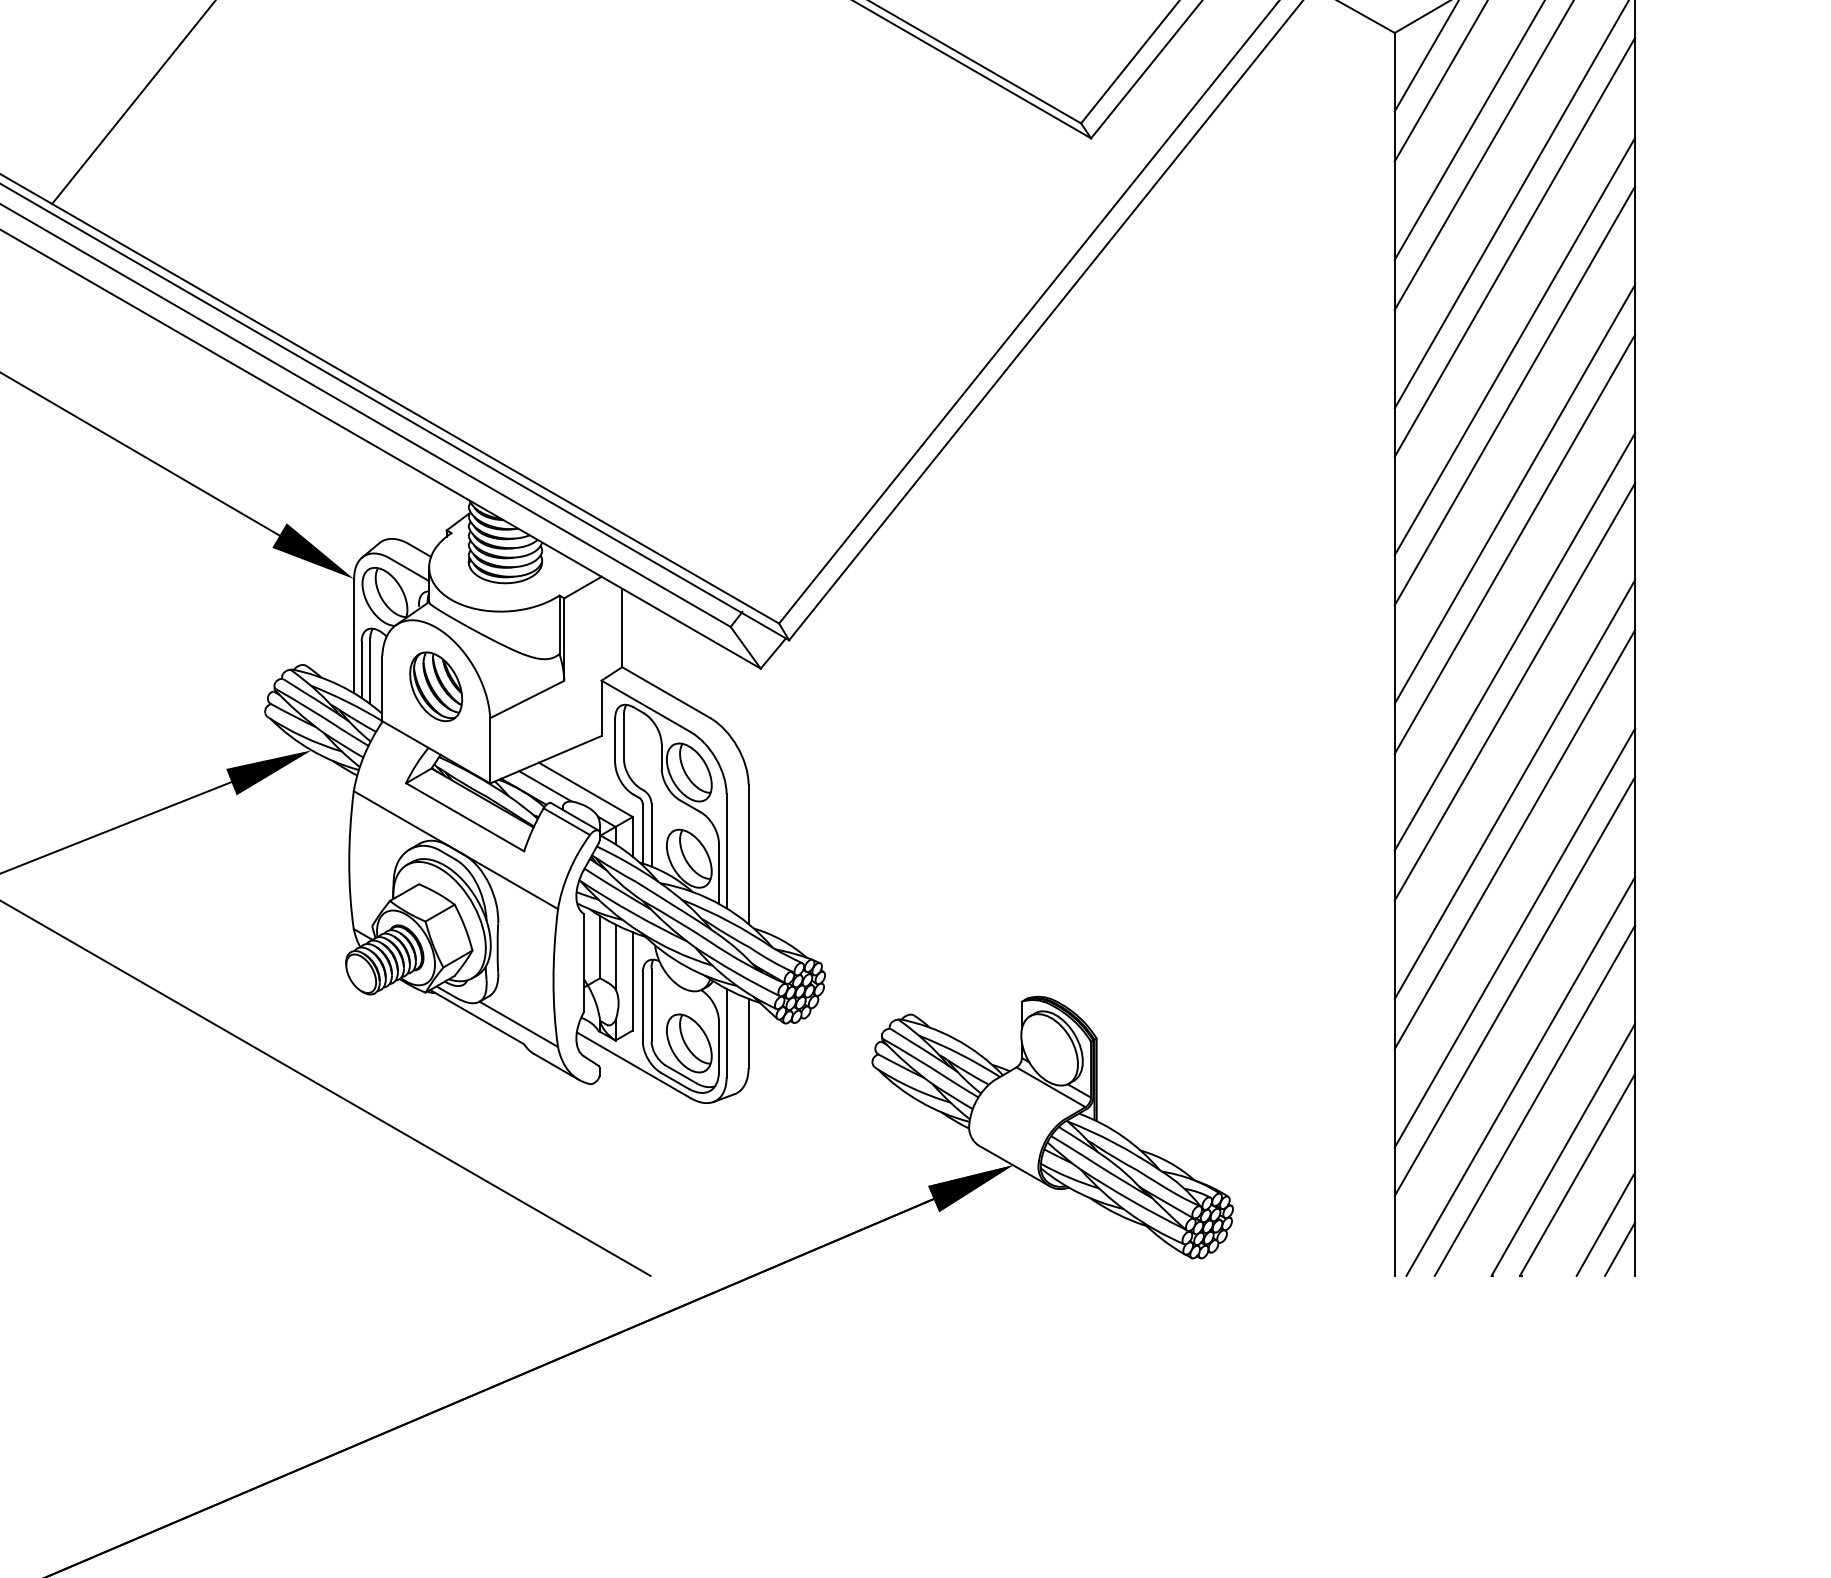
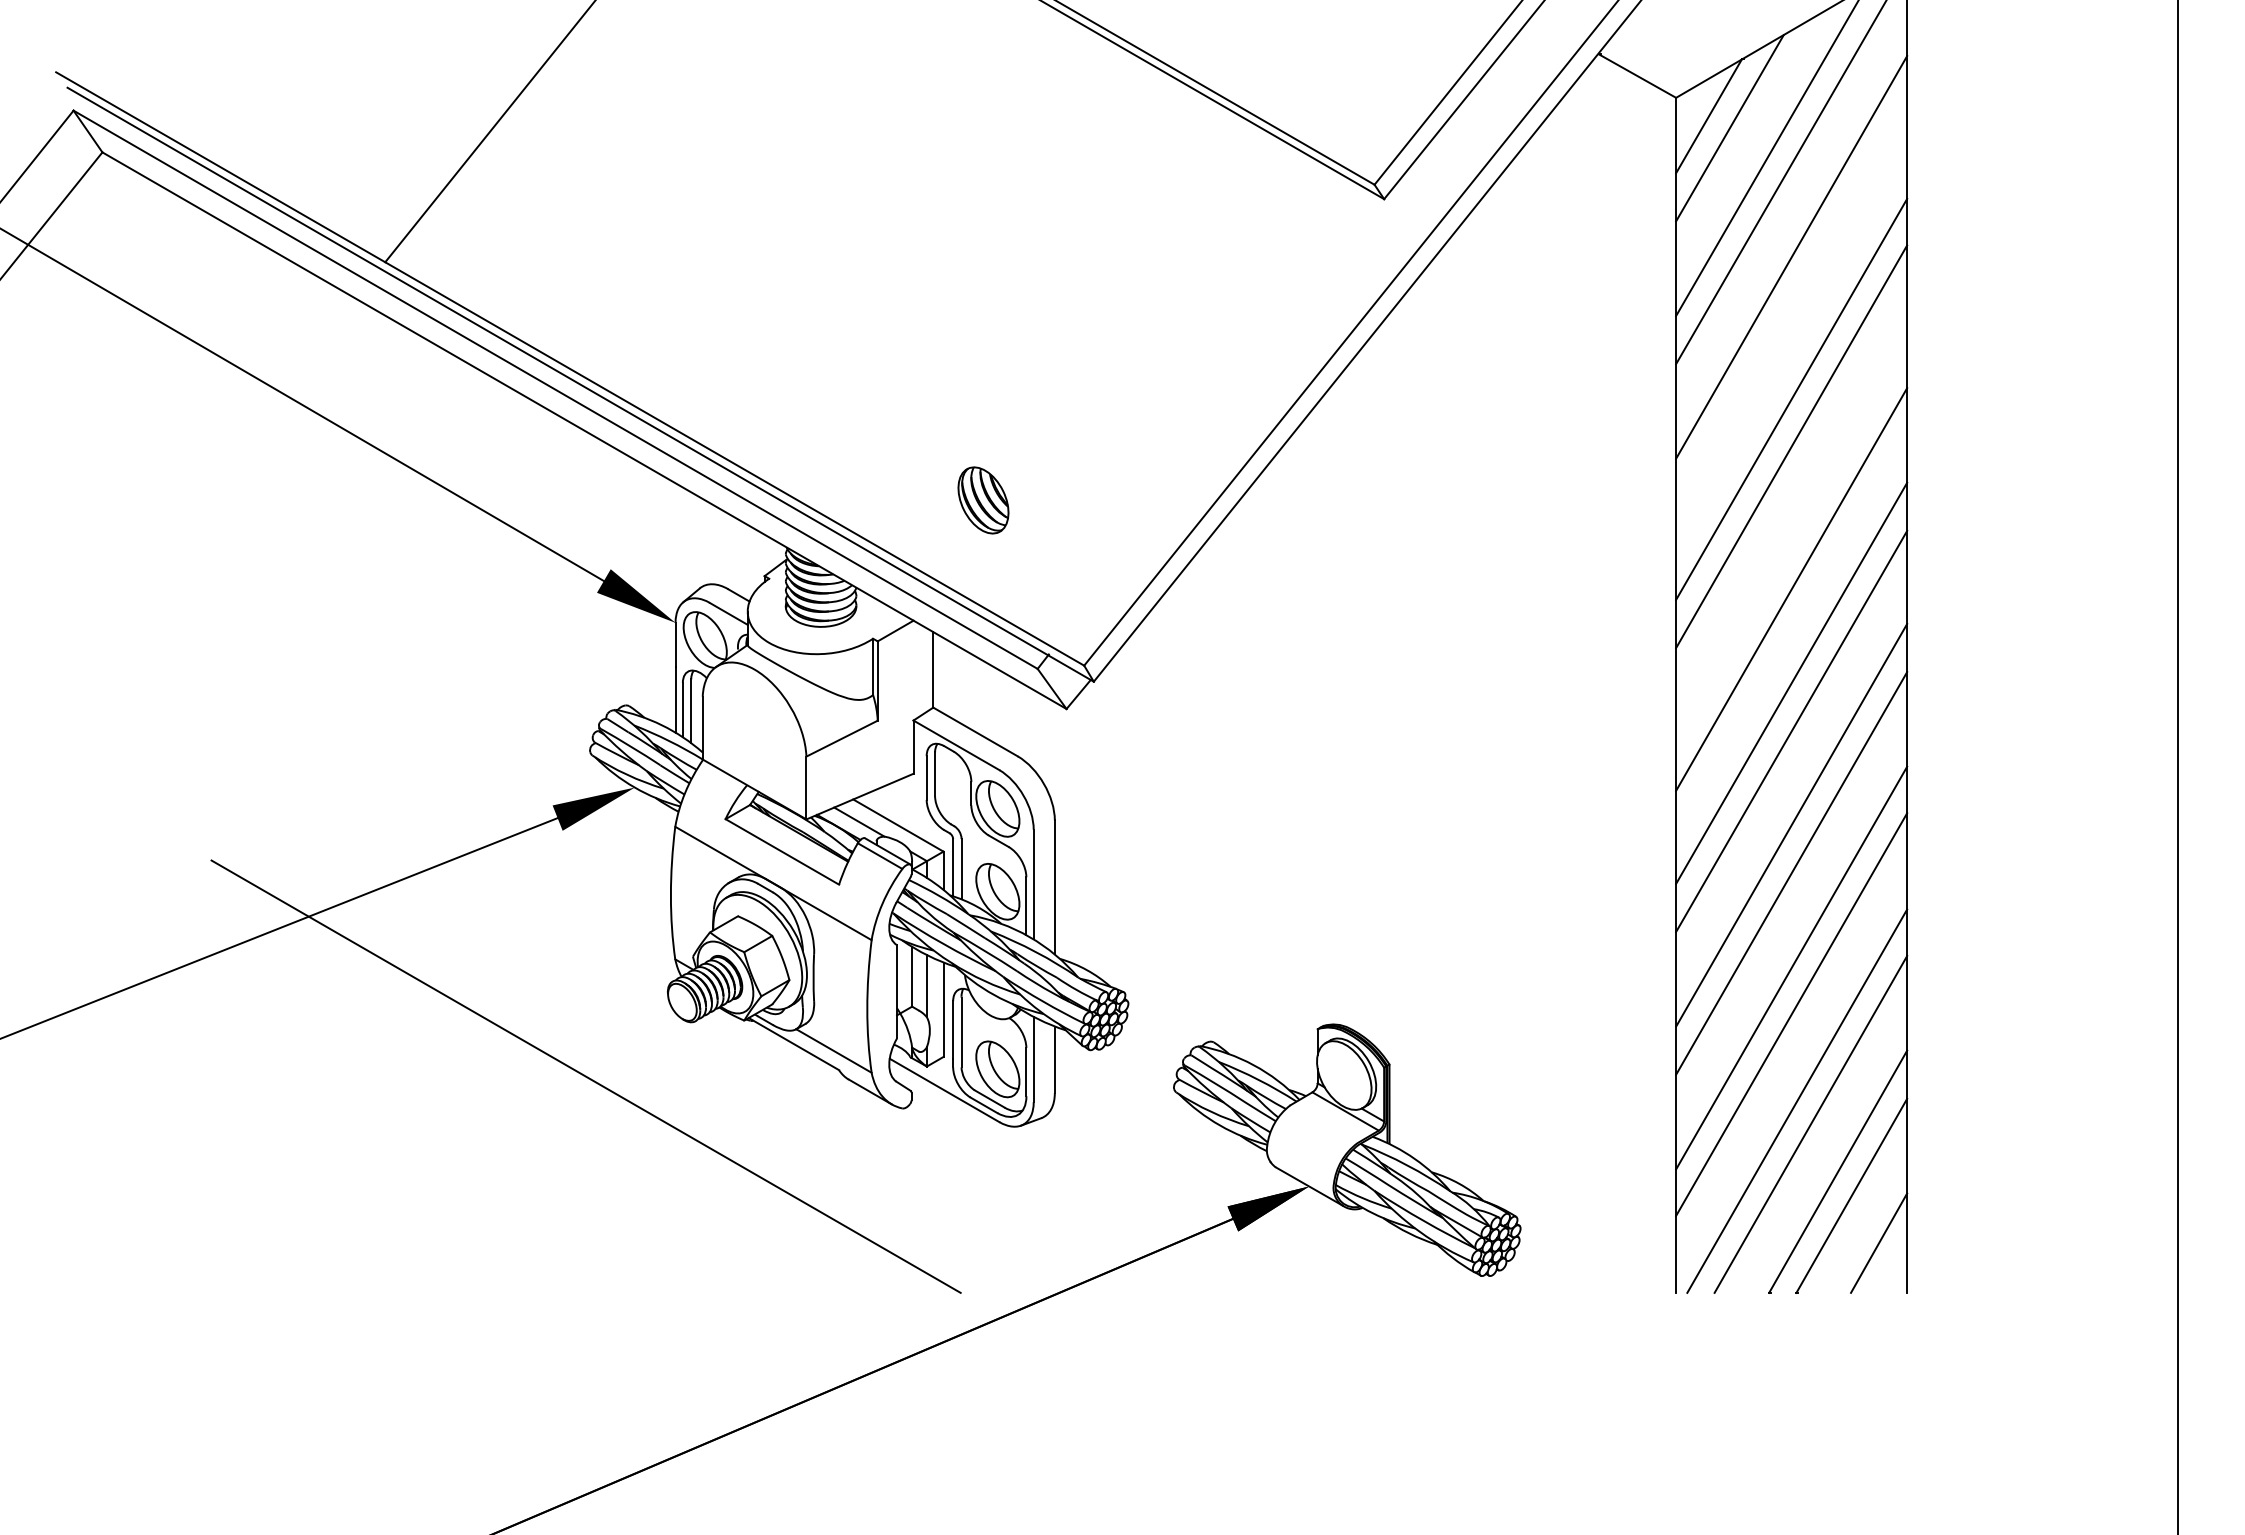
line: (1514, 246) -> (1791, 303), removed
line: (1514, 494) -> (1791, 541), removed
part: (436, 686) -> (983, 500), moved
line: (1619, 1248) -> (1892, 1266), removed

